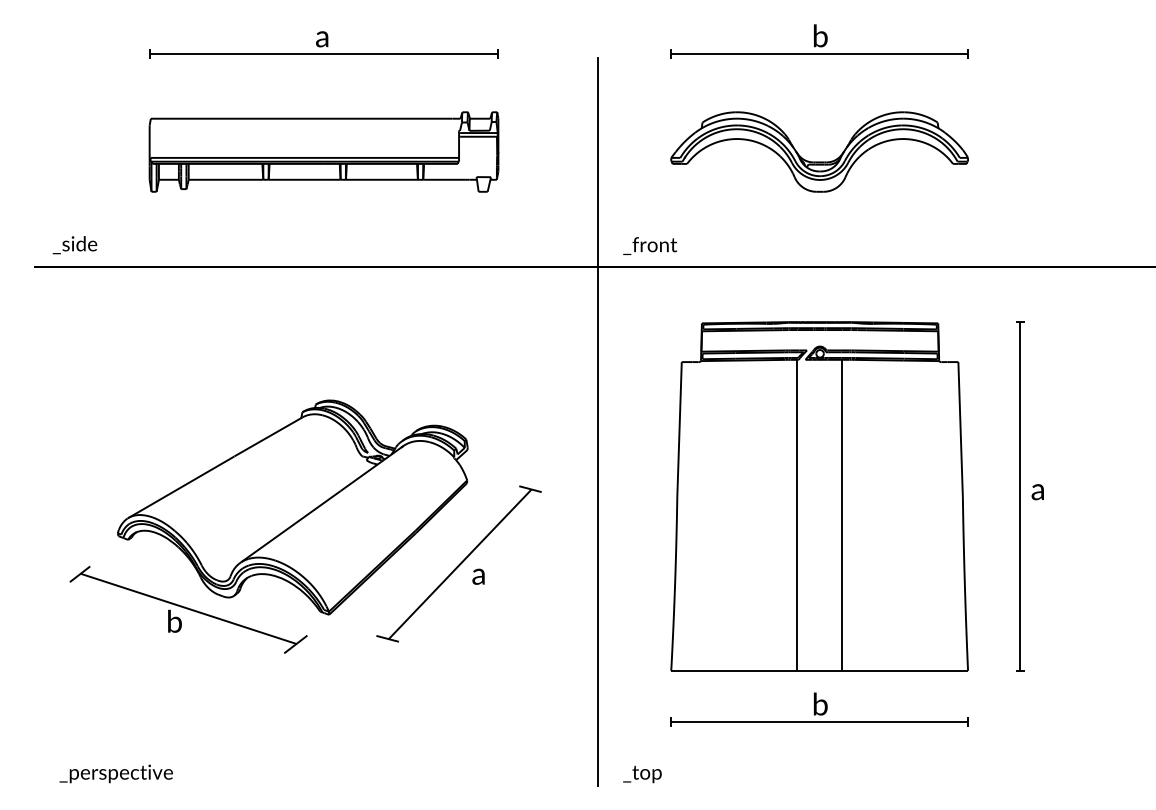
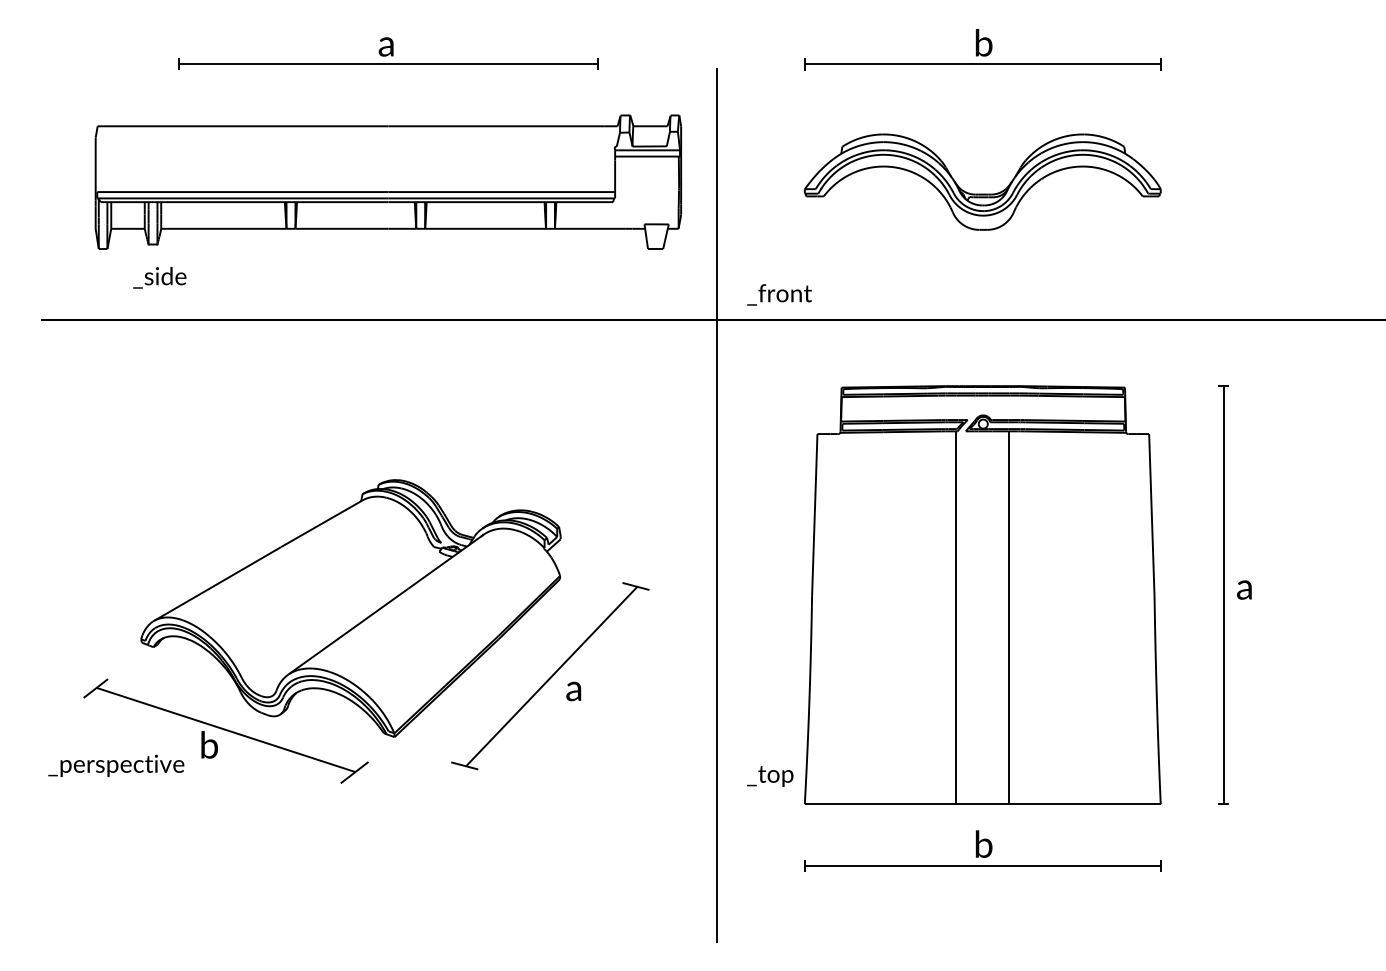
part: (324, 151) -> (388, 181), size x1.4
text: (74, 244) -> (159, 277), moved
text: (116, 773) -> (116, 765), moved
text: (642, 774) -> (770, 776), moved

